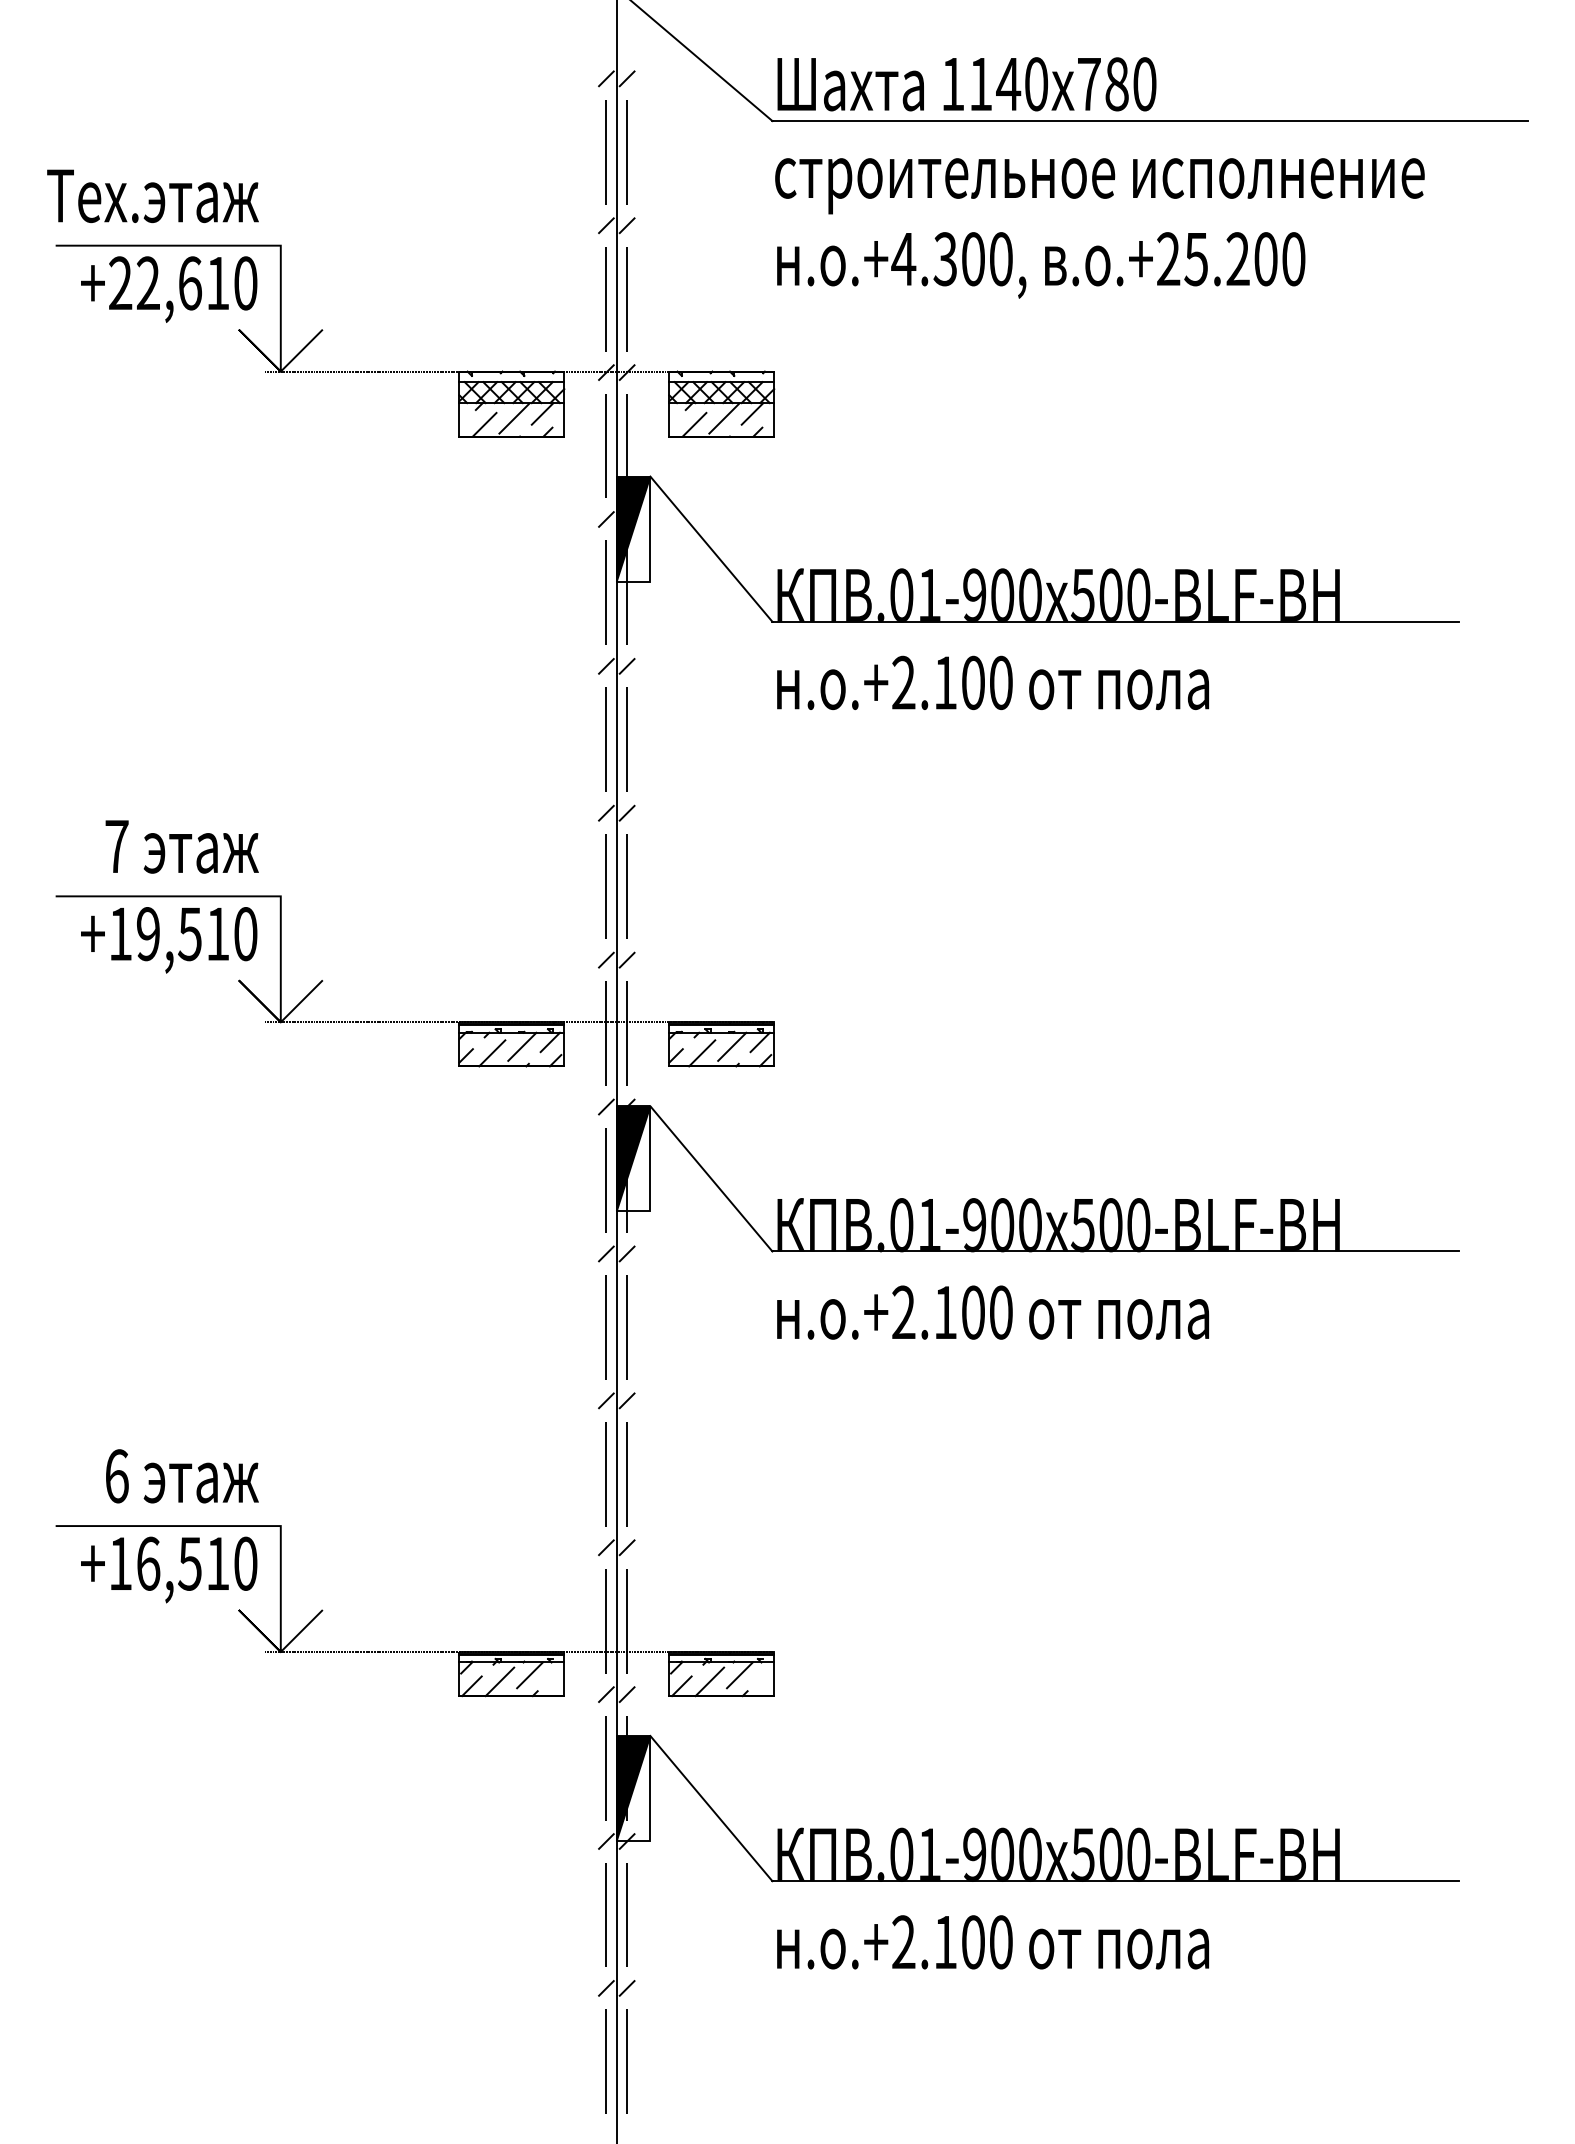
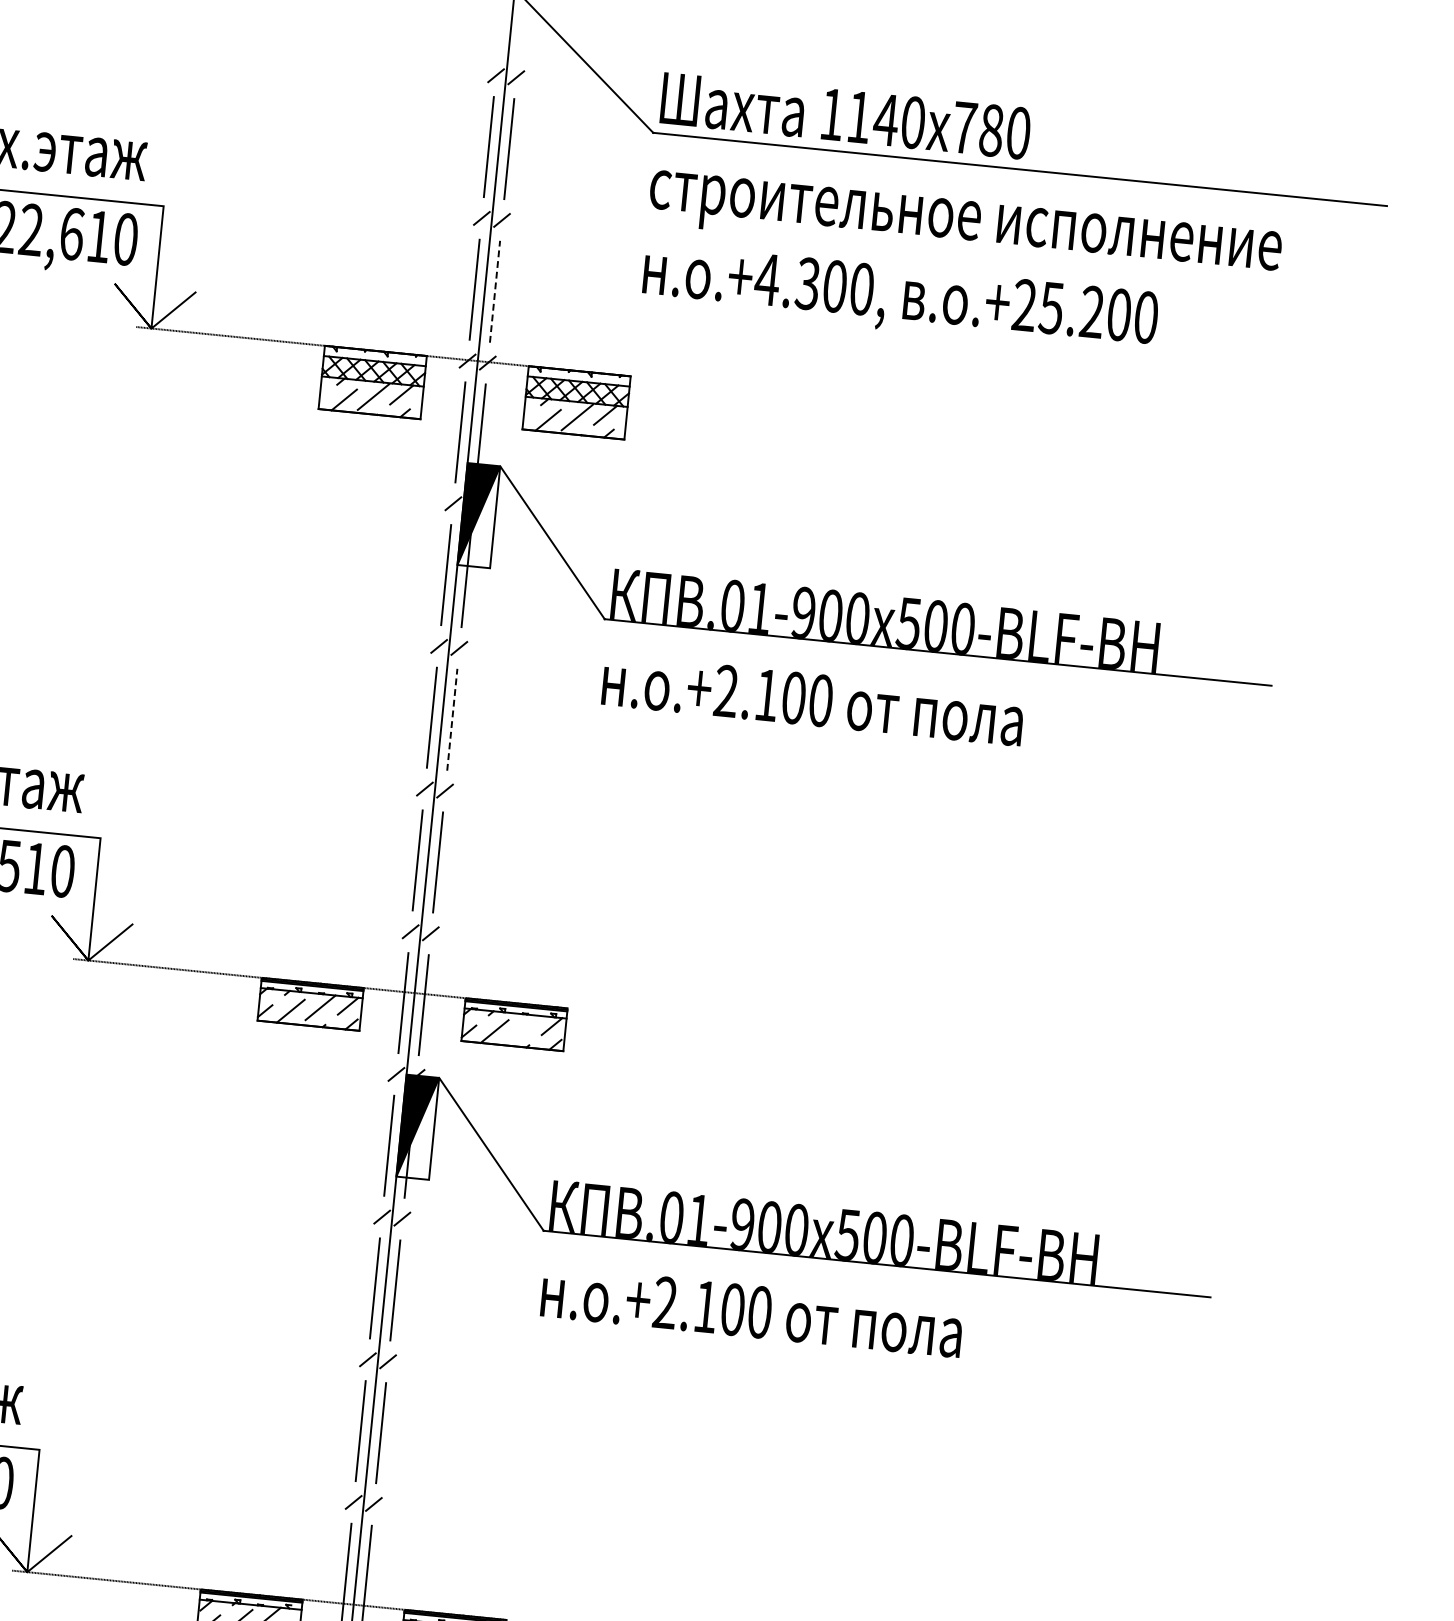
line: (627, 298) -> (495, 291), solid -> dashed
line: (627, 739) -> (452, 719), solid -> dashed
line: (732, 1046) -> (524, 1027), removed

